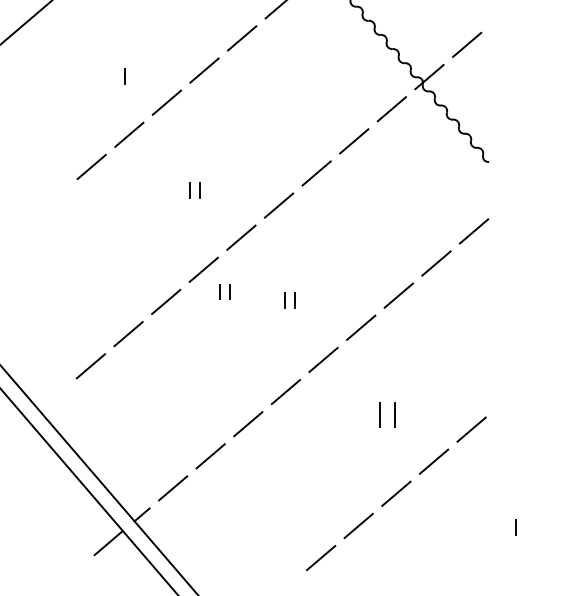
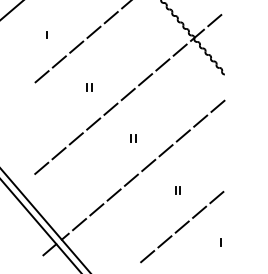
line: (125, 75) -> (46, 34), moved
part: (225, 292) -> (103, 134), removed
part: (386, 414) -> (177, 190), size x0.62
line: (514, 527) -> (220, 242), moved

